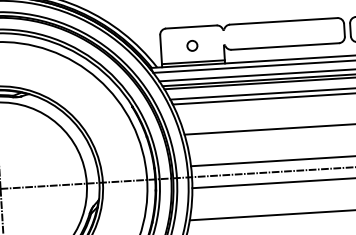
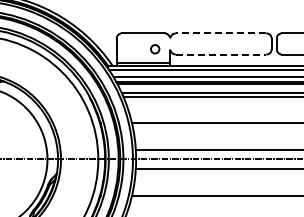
line: (282, 21) -> (220, 33), solid -> dashed
circle: (192, 46) -> (155, 49), moved
line: (285, 46) -> (221, 54), solid -> dashed

